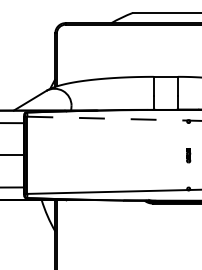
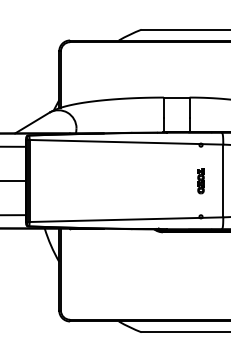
line: (108, 119) -> (115, 142), dashed -> solid
part: (188, 155) -> (200, 181), size x1.67

